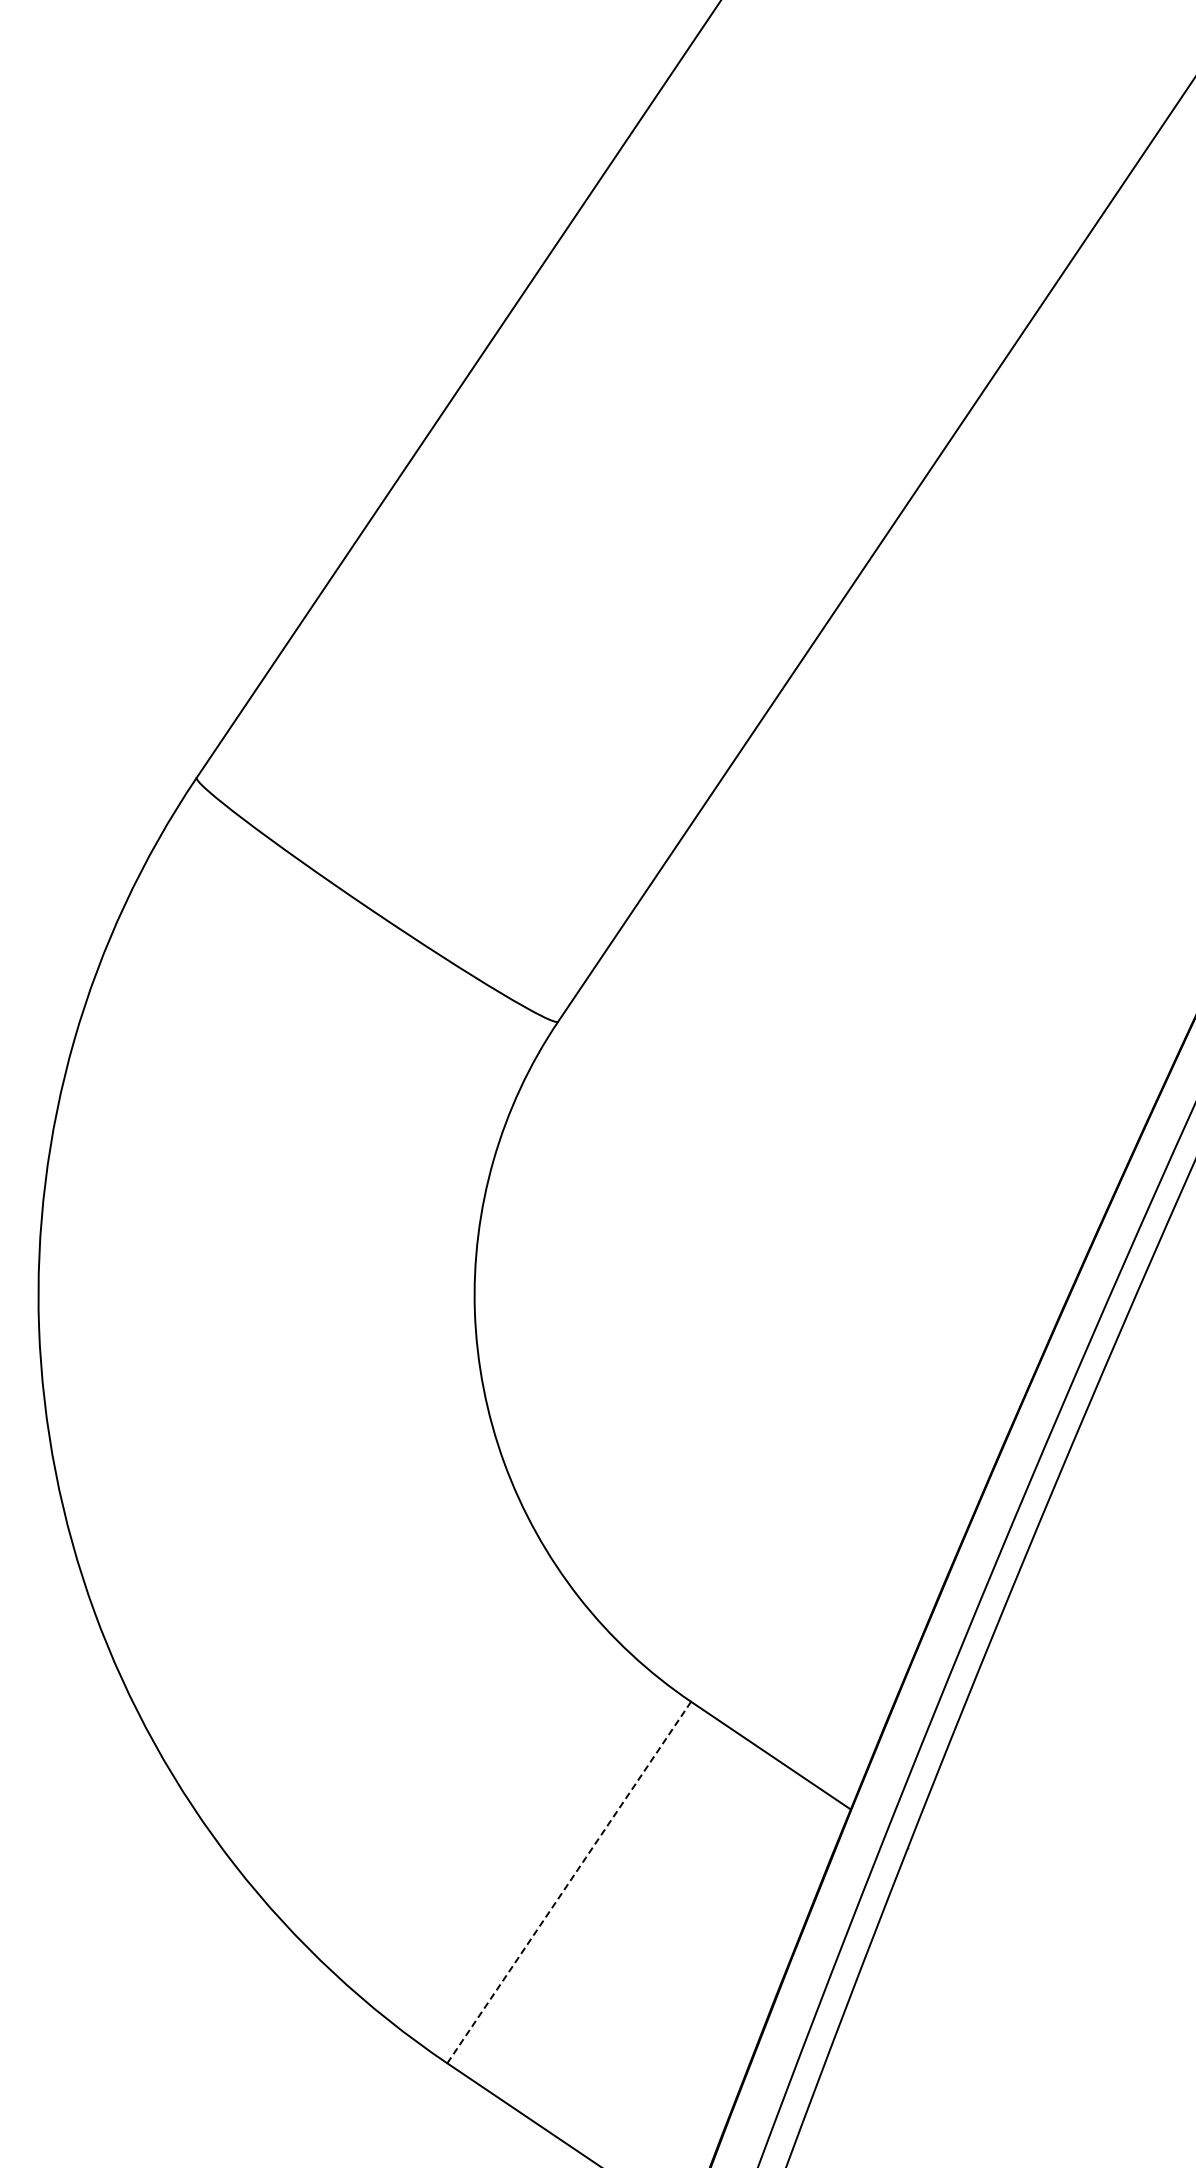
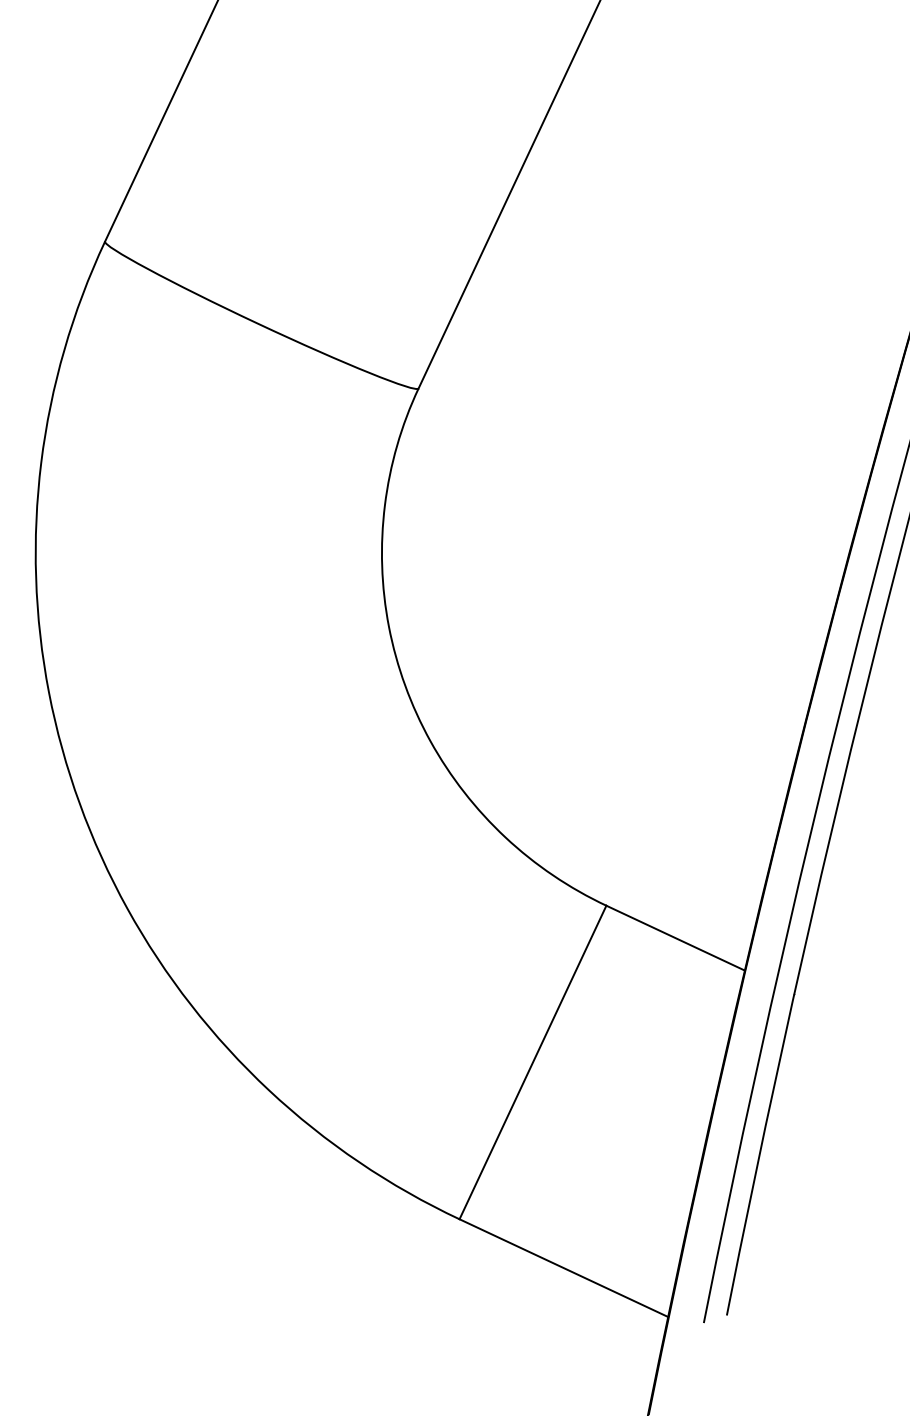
line: (568, 1882) -> (532, 1062), dashed -> solid

